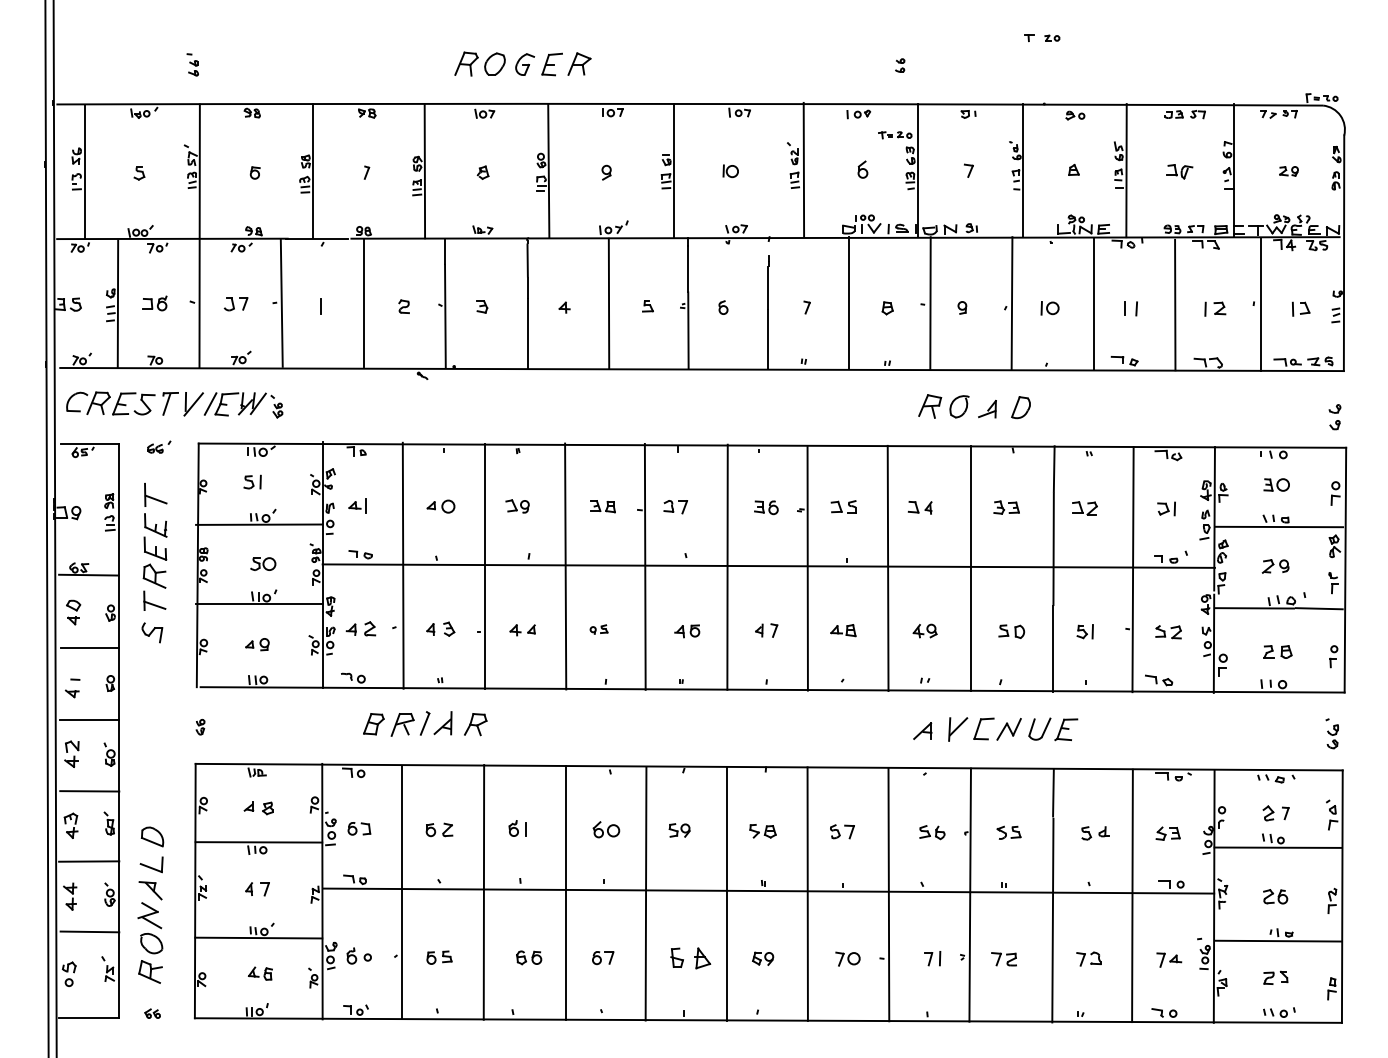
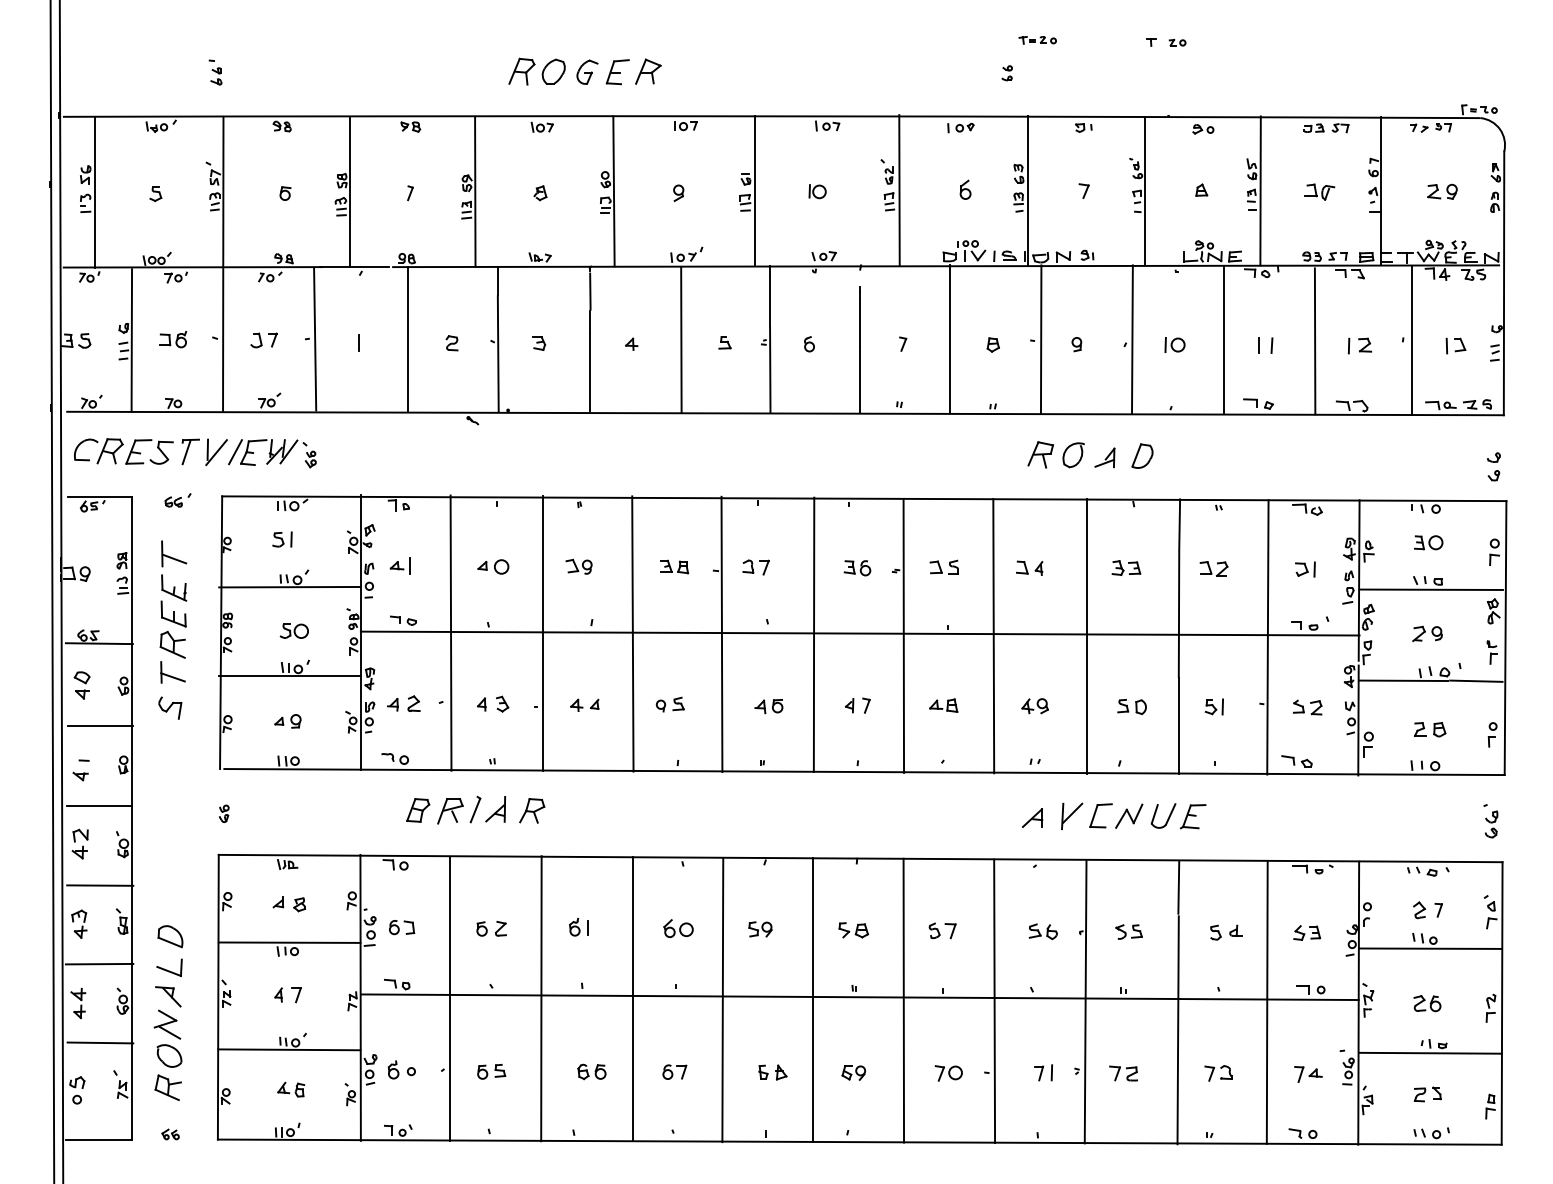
part: (895, 135) -> (1037, 40), moved
part: (1289, 171) -> (1442, 191), size x1.43
part: (598, 629) -> (669, 704), size x1.43
part: (690, 958) -> (772, 1072), size x0.62

